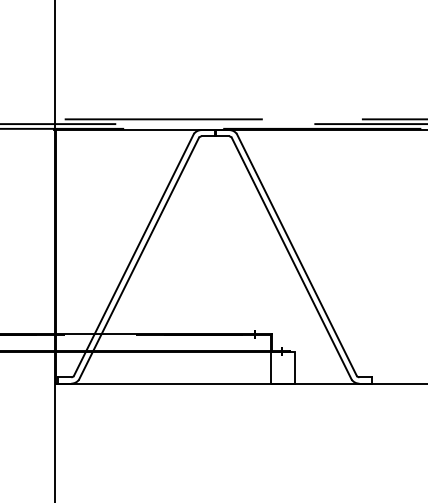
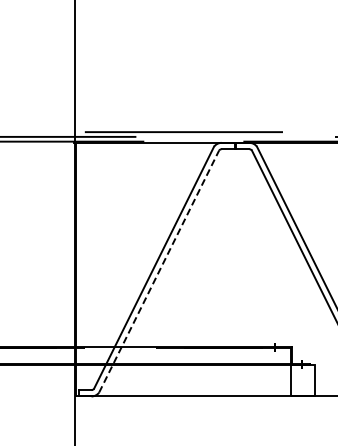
line: (139, 258) -> (159, 271), solid -> dashed

